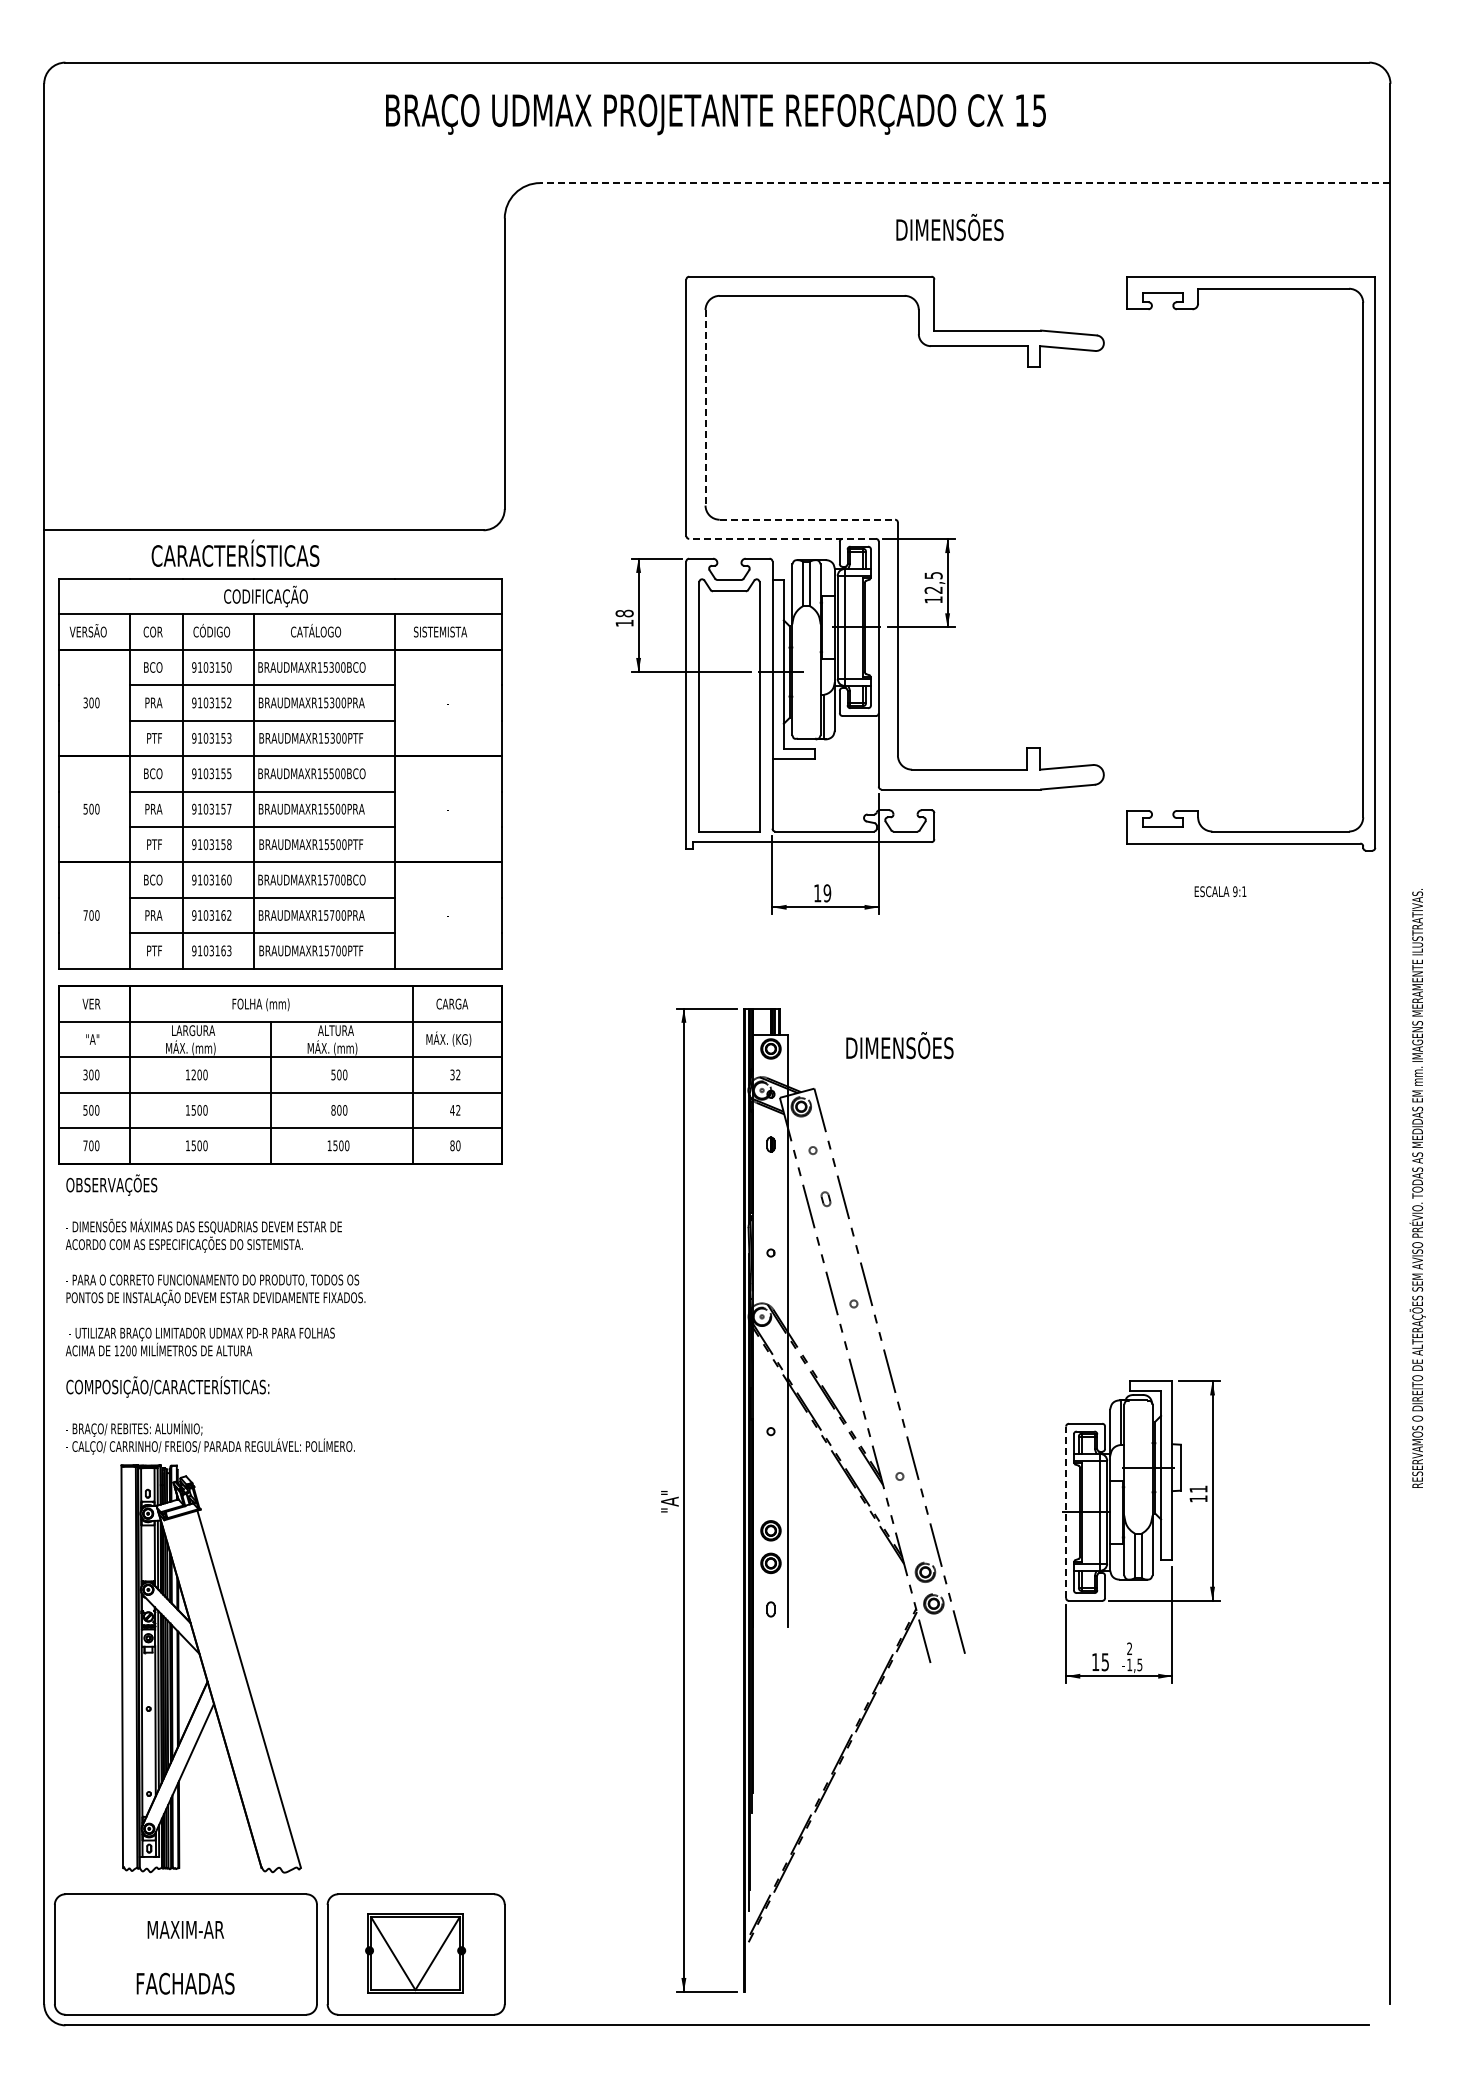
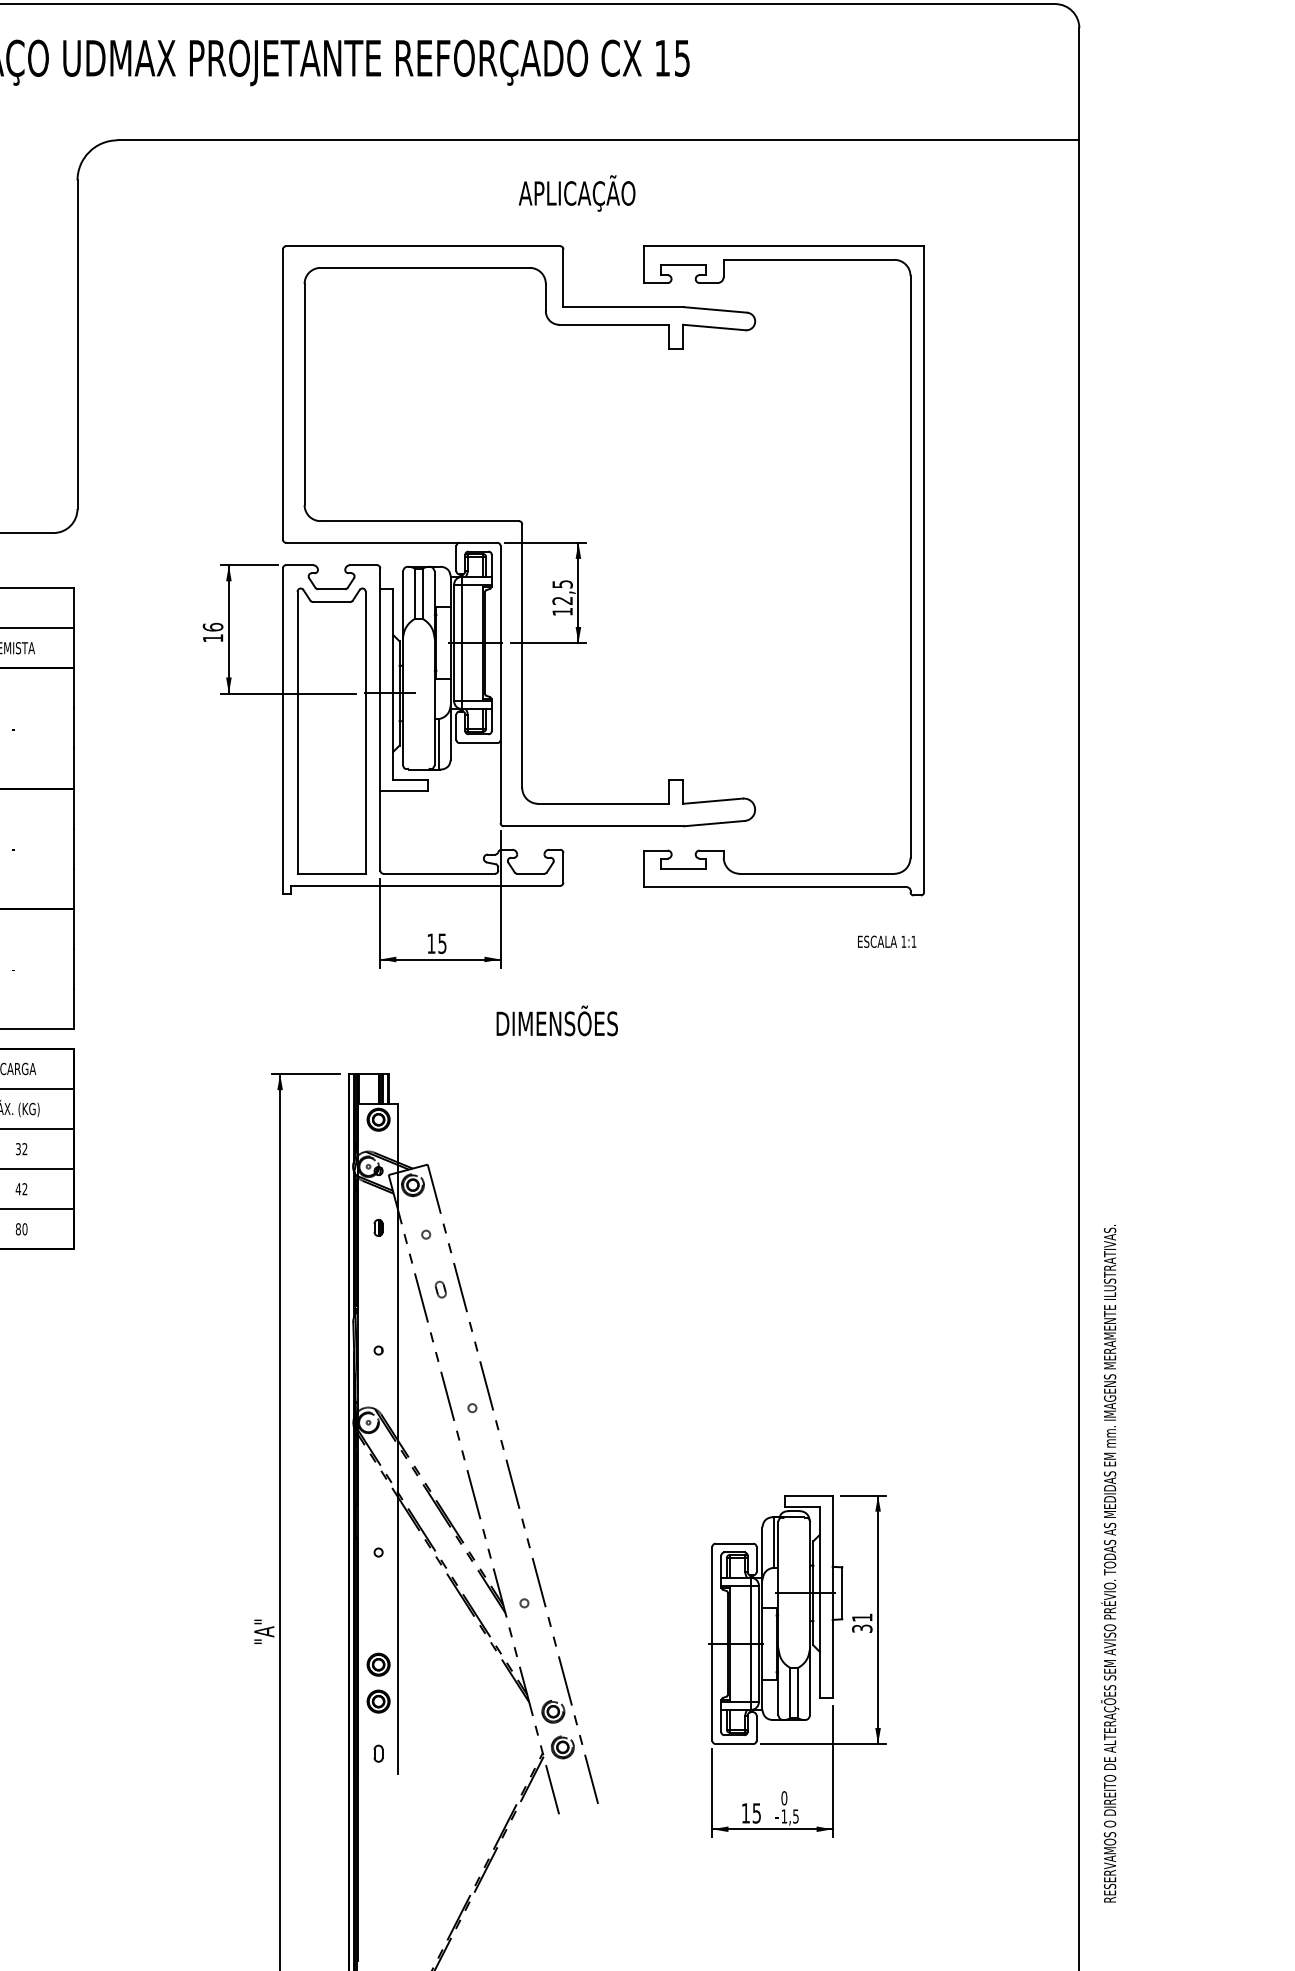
line: (964, 183) -> (597, 140), dashed -> solid
text: (948, 229) -> (579, 192), DIMENSÕES -> APLICAÇÃO
line: (705, 407) -> (304, 394), dashed -> solid
line: (807, 519) -> (419, 520), dashed -> solid
line: (782, 538) -> (391, 542), dashed -> solid
part: (1362, 563) -> (909, 570), moved
text: (624, 613) -> (212, 627), 18 -> 16
text: (1235, 891) -> (904, 941), 9:1 -> 1:1
text: (827, 892) -> (442, 942), 19 -> 15
text: (899, 1045) -> (556, 1020), moved
text: (1417, 1188) -> (1109, 1563), moved
text: (1198, 1498) -> (862, 1628), 11 -> 31
line: (1066, 1512) -> (712, 1644), dashed -> solid
text: (1129, 1648) -> (784, 1797), 2 -> 0

